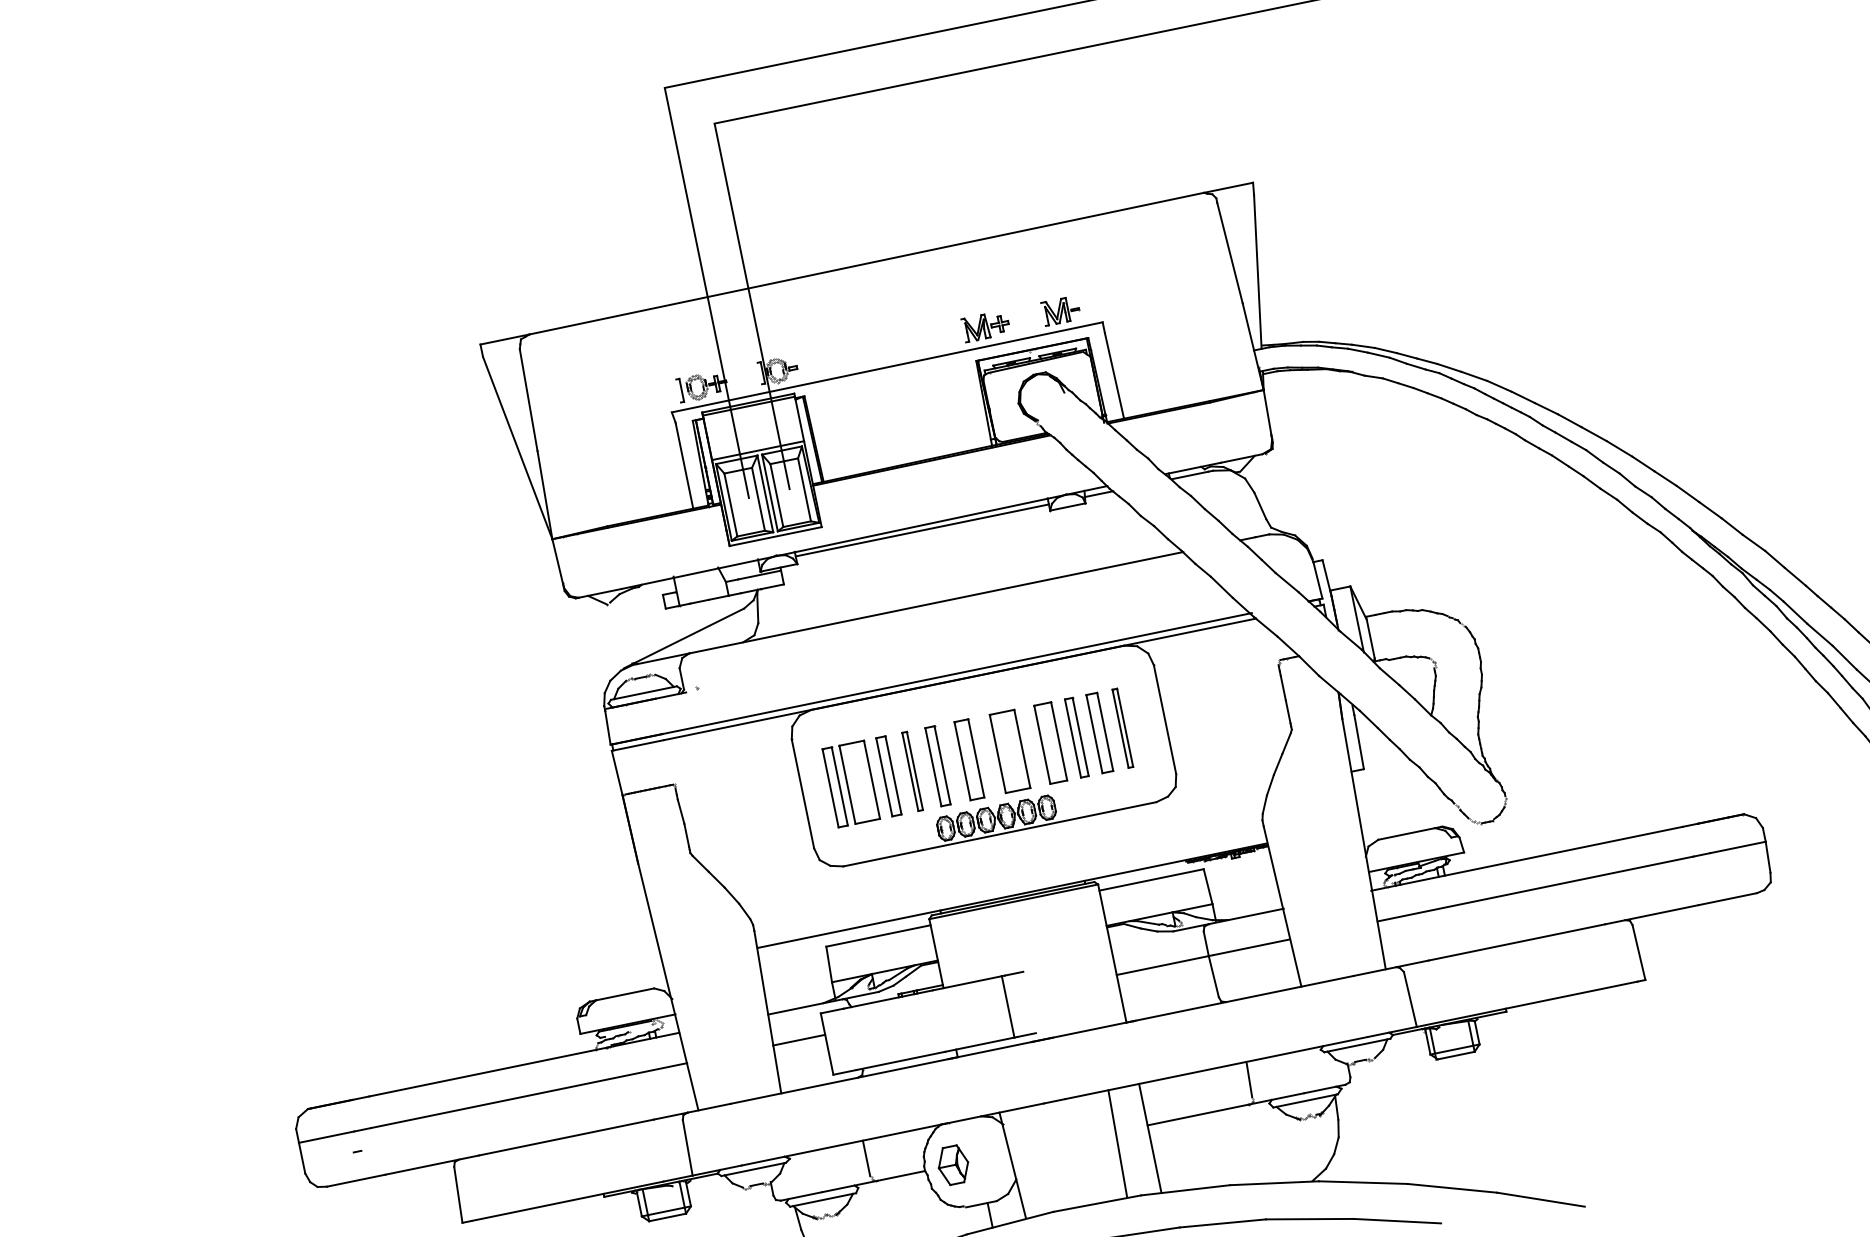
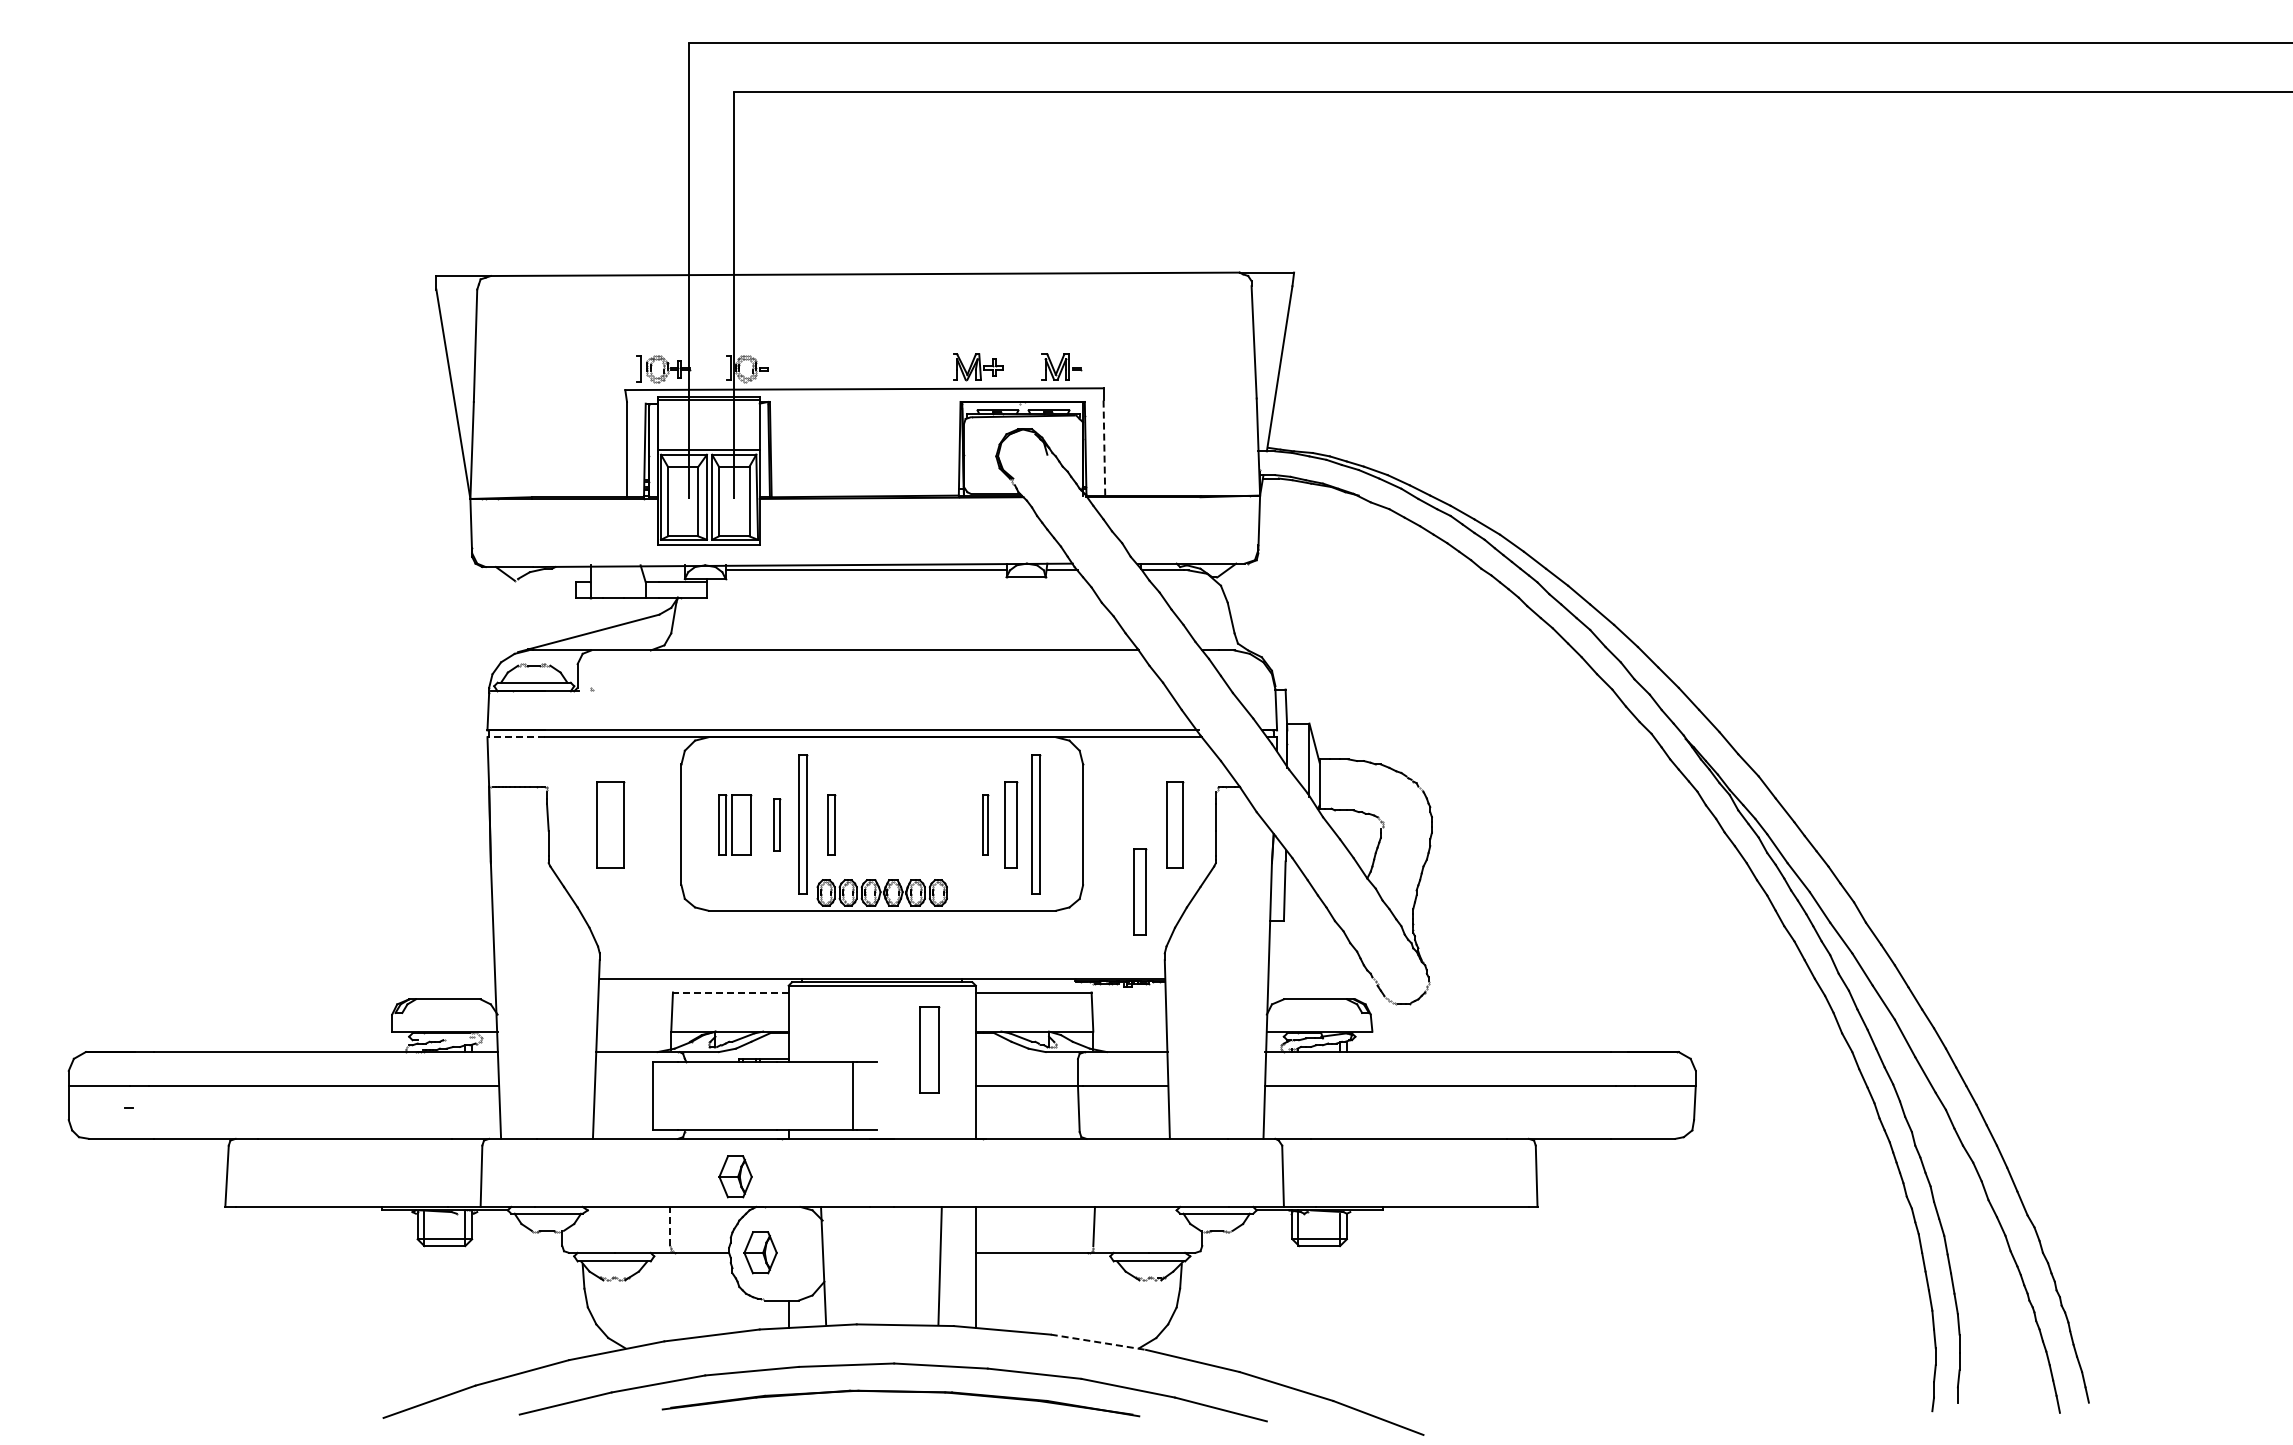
line: (1114, 375) -> (1104, 447), solid -> dashed
part: (1122, 727) -> (1036, 824), size x1.6
part: (1076, 737) -> (985, 824), size x0.7
part: (1050, 742) -> (929, 1049), moved
line: (638, 745) -> (516, 737), solid -> dashed
part: (1010, 751) -> (610, 824), moved
part: (969, 759) -> (1175, 824), moved
part: (938, 765) -> (831, 824), size x0.7
part: (1229, 769) -> (1140, 891), added
part: (912, 771) -> (803, 824), size x1.6
part: (889, 775) -> (777, 824), size x0.6
part: (851, 783) -> (735, 824), size x0.7
line: (878, 936) -> (730, 992), solid -> dashed
line: (799, 1040) -> (623, 1086), removed
part: (916, 1100) -> (735, 1176), added
line: (866, 1158) -> (669, 1226), solid -> dashed
line: (1274, 1183) -> (1098, 1342), solid -> dashed

